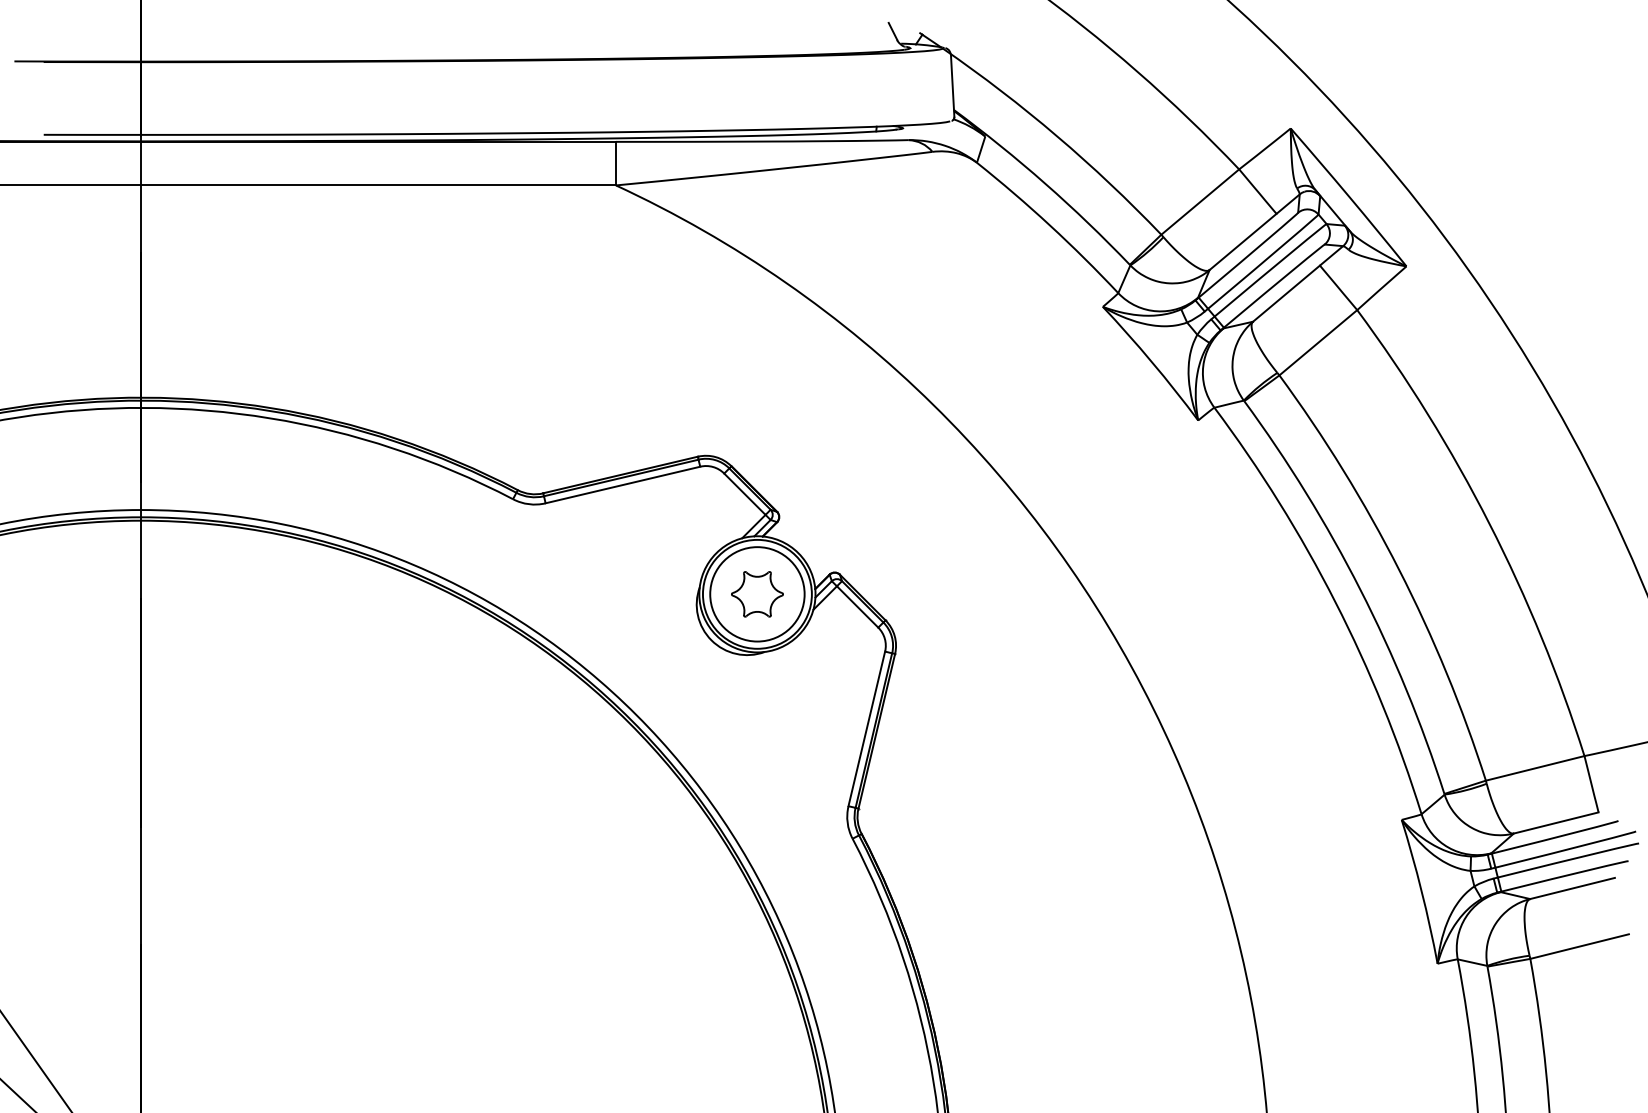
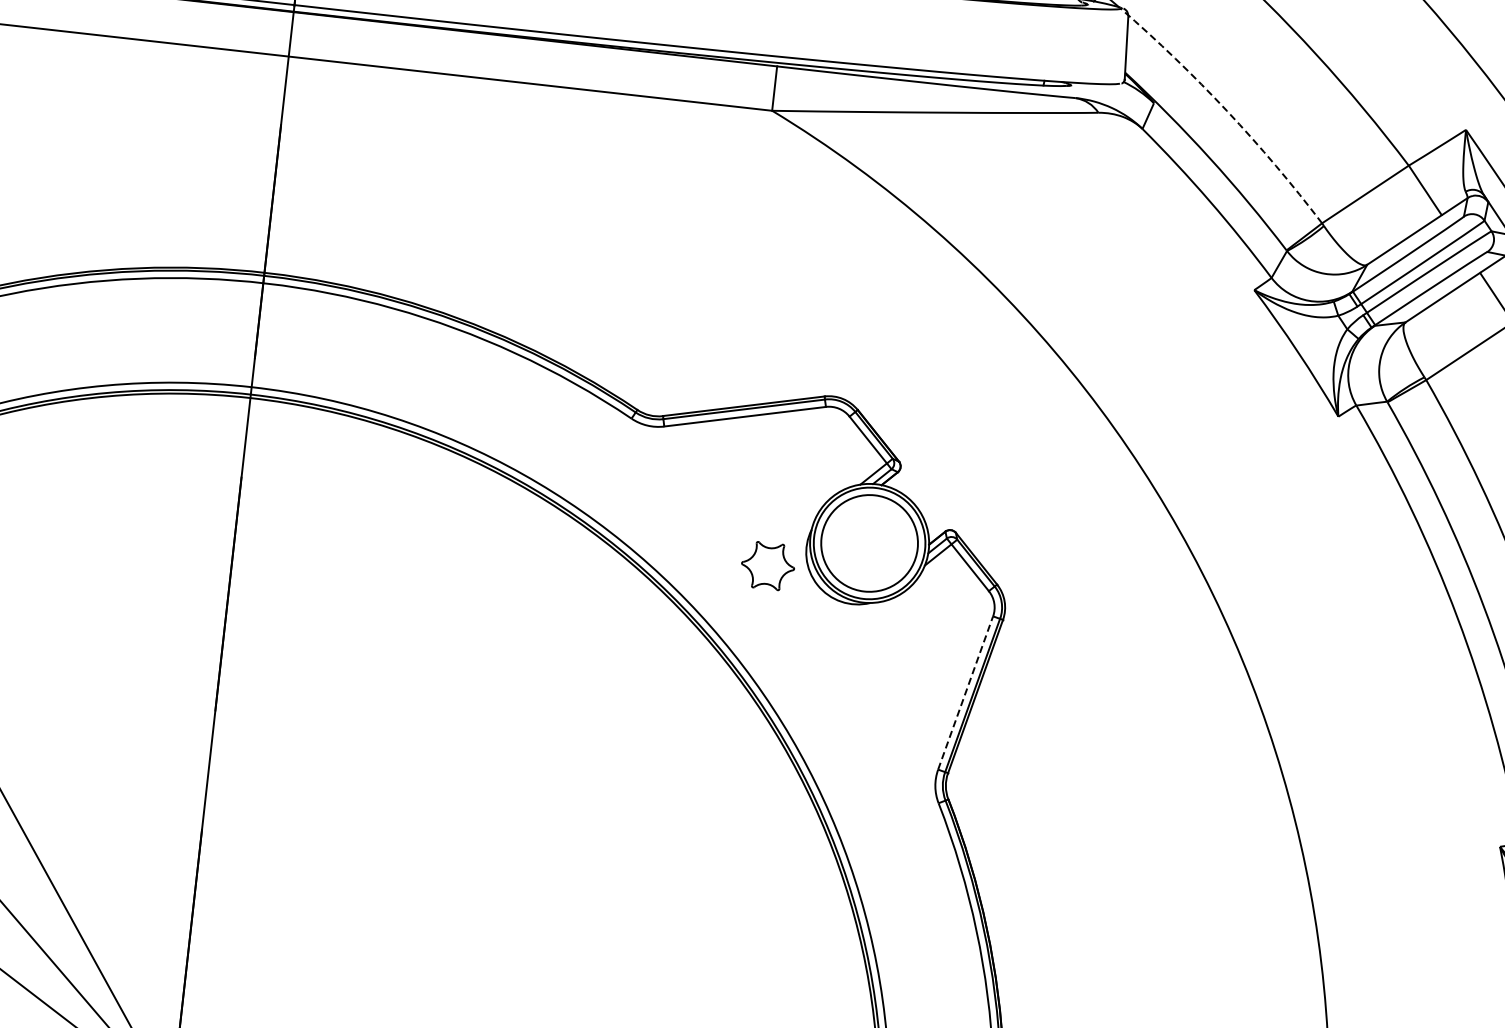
arc: (1057, 136) -> (1227, 111), solid -> dashed
part: (757, 594) -> (768, 566), moved
line: (866, 728) -> (965, 692), solid -> dashed

